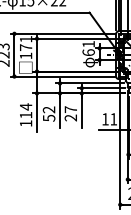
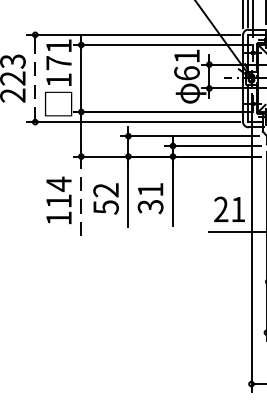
line: (14, 55) -> (35, 79), solid -> dashed
line: (36, 112) -> (80, 195), solid -> dashed
text: (70, 113) -> (149, 197), 27 -> 31
text: (105, 119) -> (221, 209), 11 -> 21

